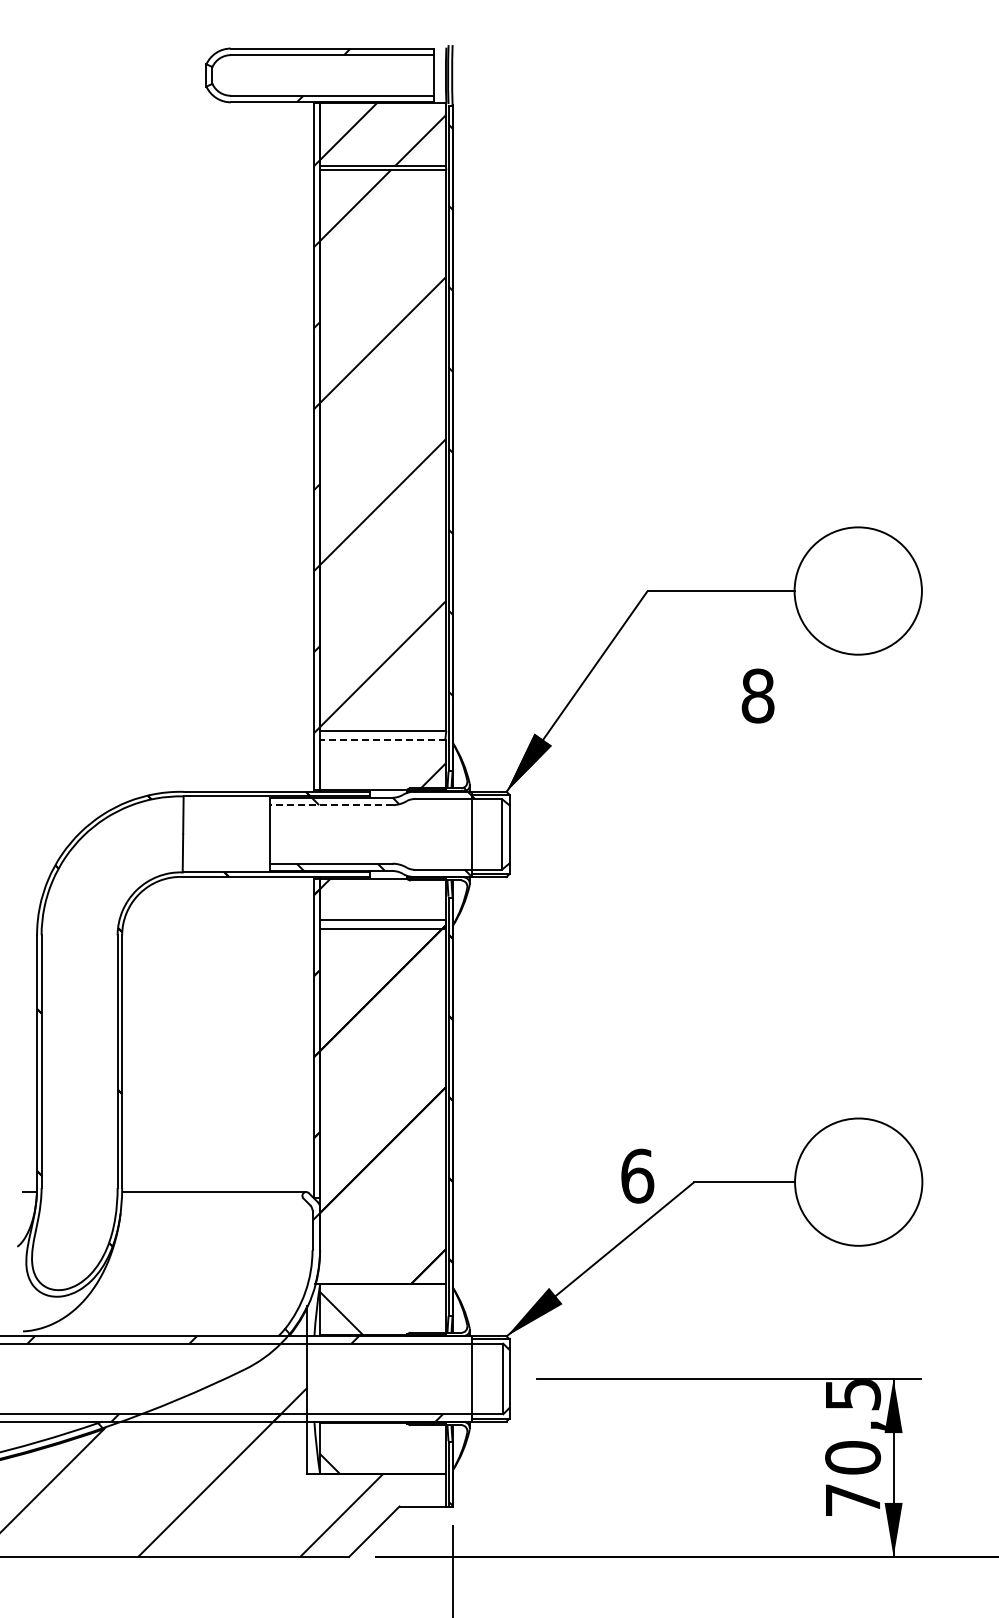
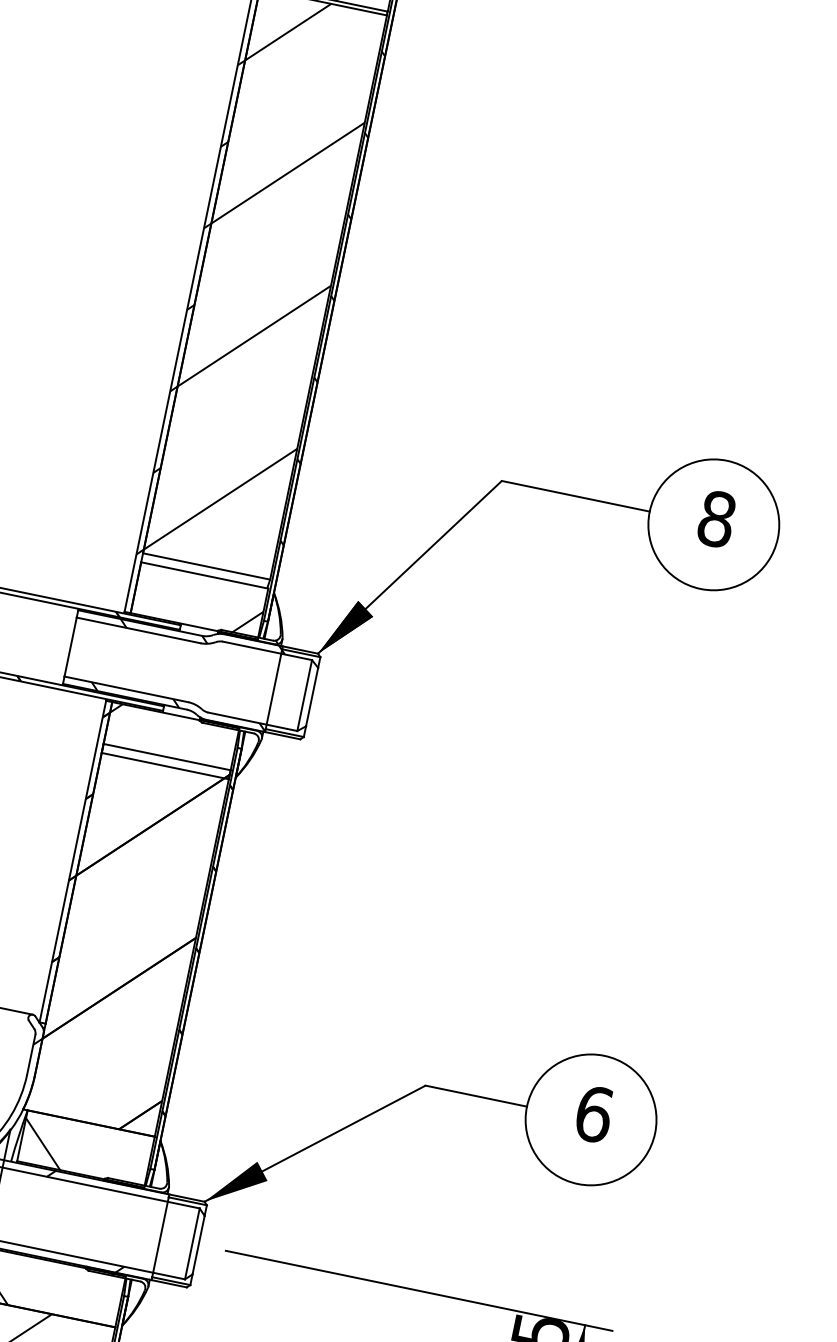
text: (757, 695) -> (716, 518), moved
line: (382, 739) -> (204, 575), dashed -> solid
line: (330, 805) -> (137, 630), dashed -> solid
text: (637, 1175) -> (594, 1113), moved

